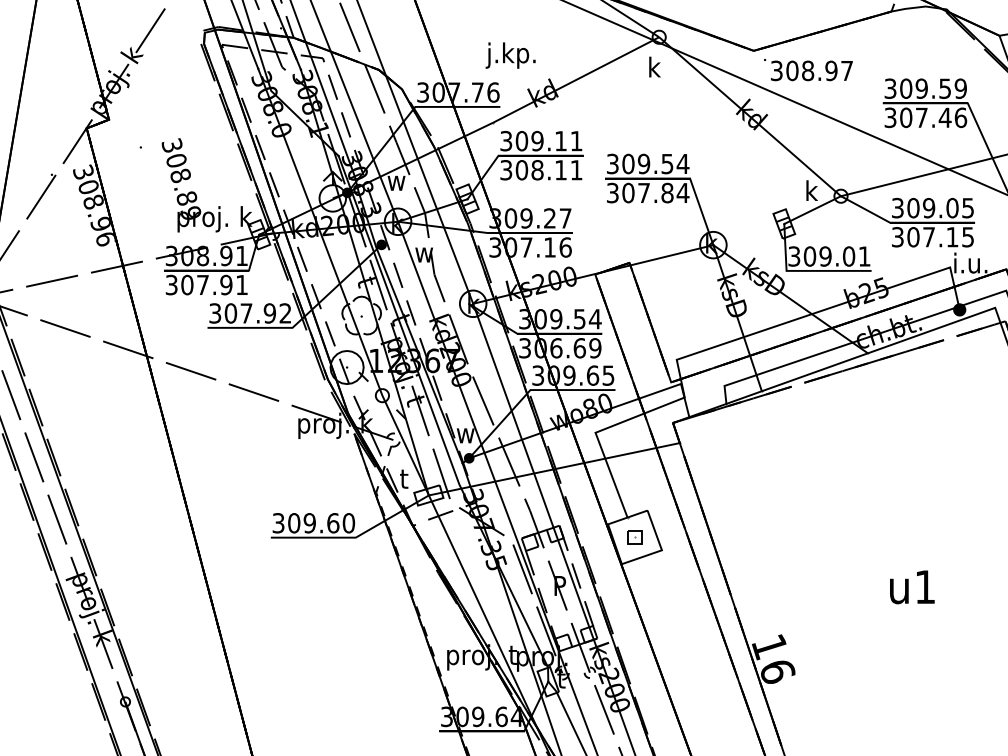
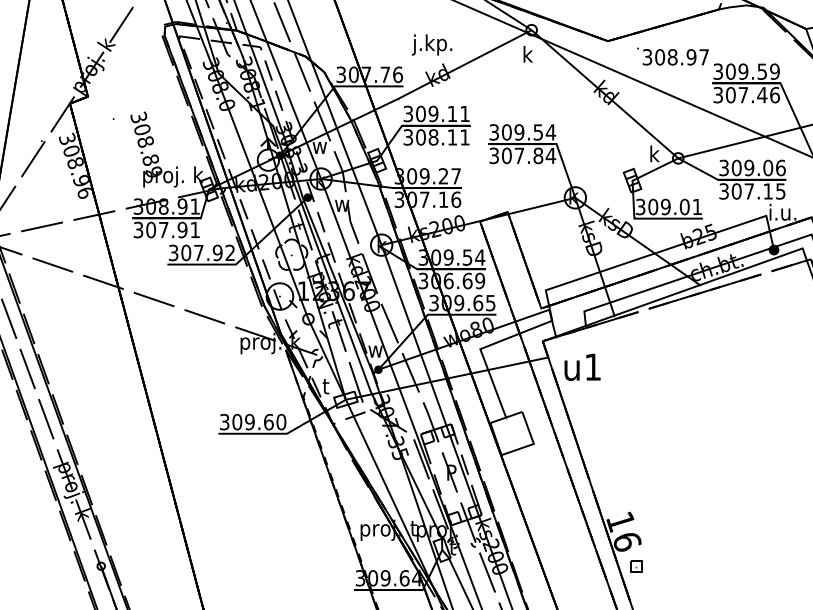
text: (510, 55) -> (431, 44), moved
text: (808, 70) -> (673, 57), moved
text: (968, 207) -> (781, 167), 309.05 -> 309.06
part: (634, 537) -> (635, 566), moved
text: (912, 587) -> (582, 367), moved

